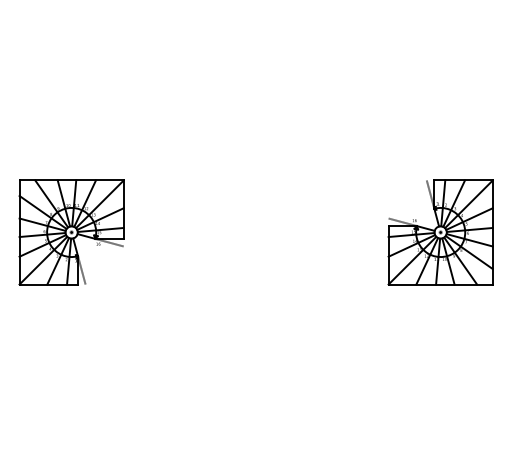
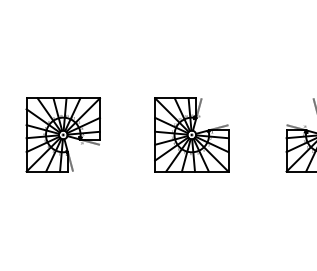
part: (254, 232) -> (192, 134), added

